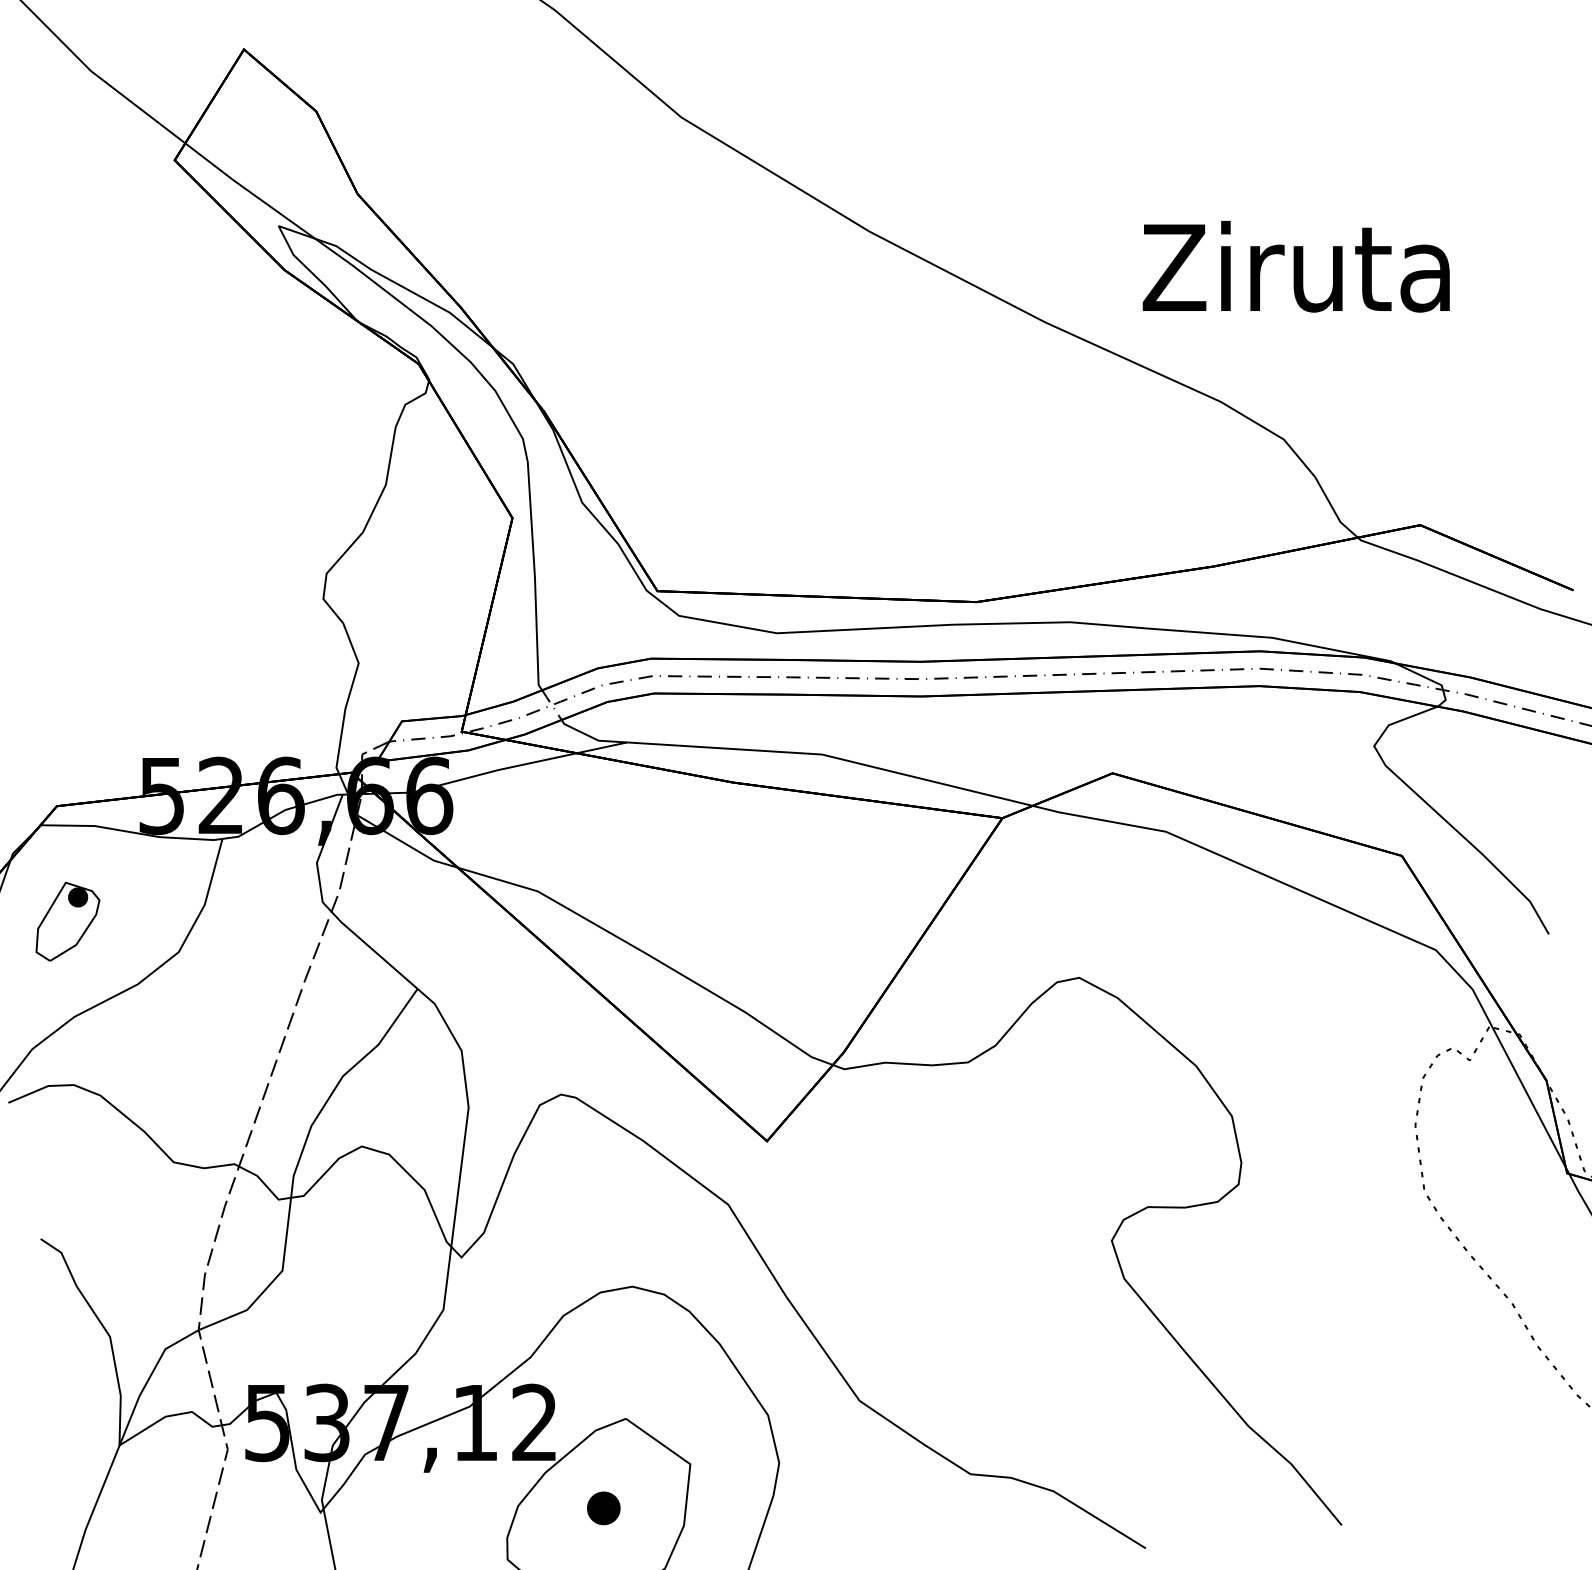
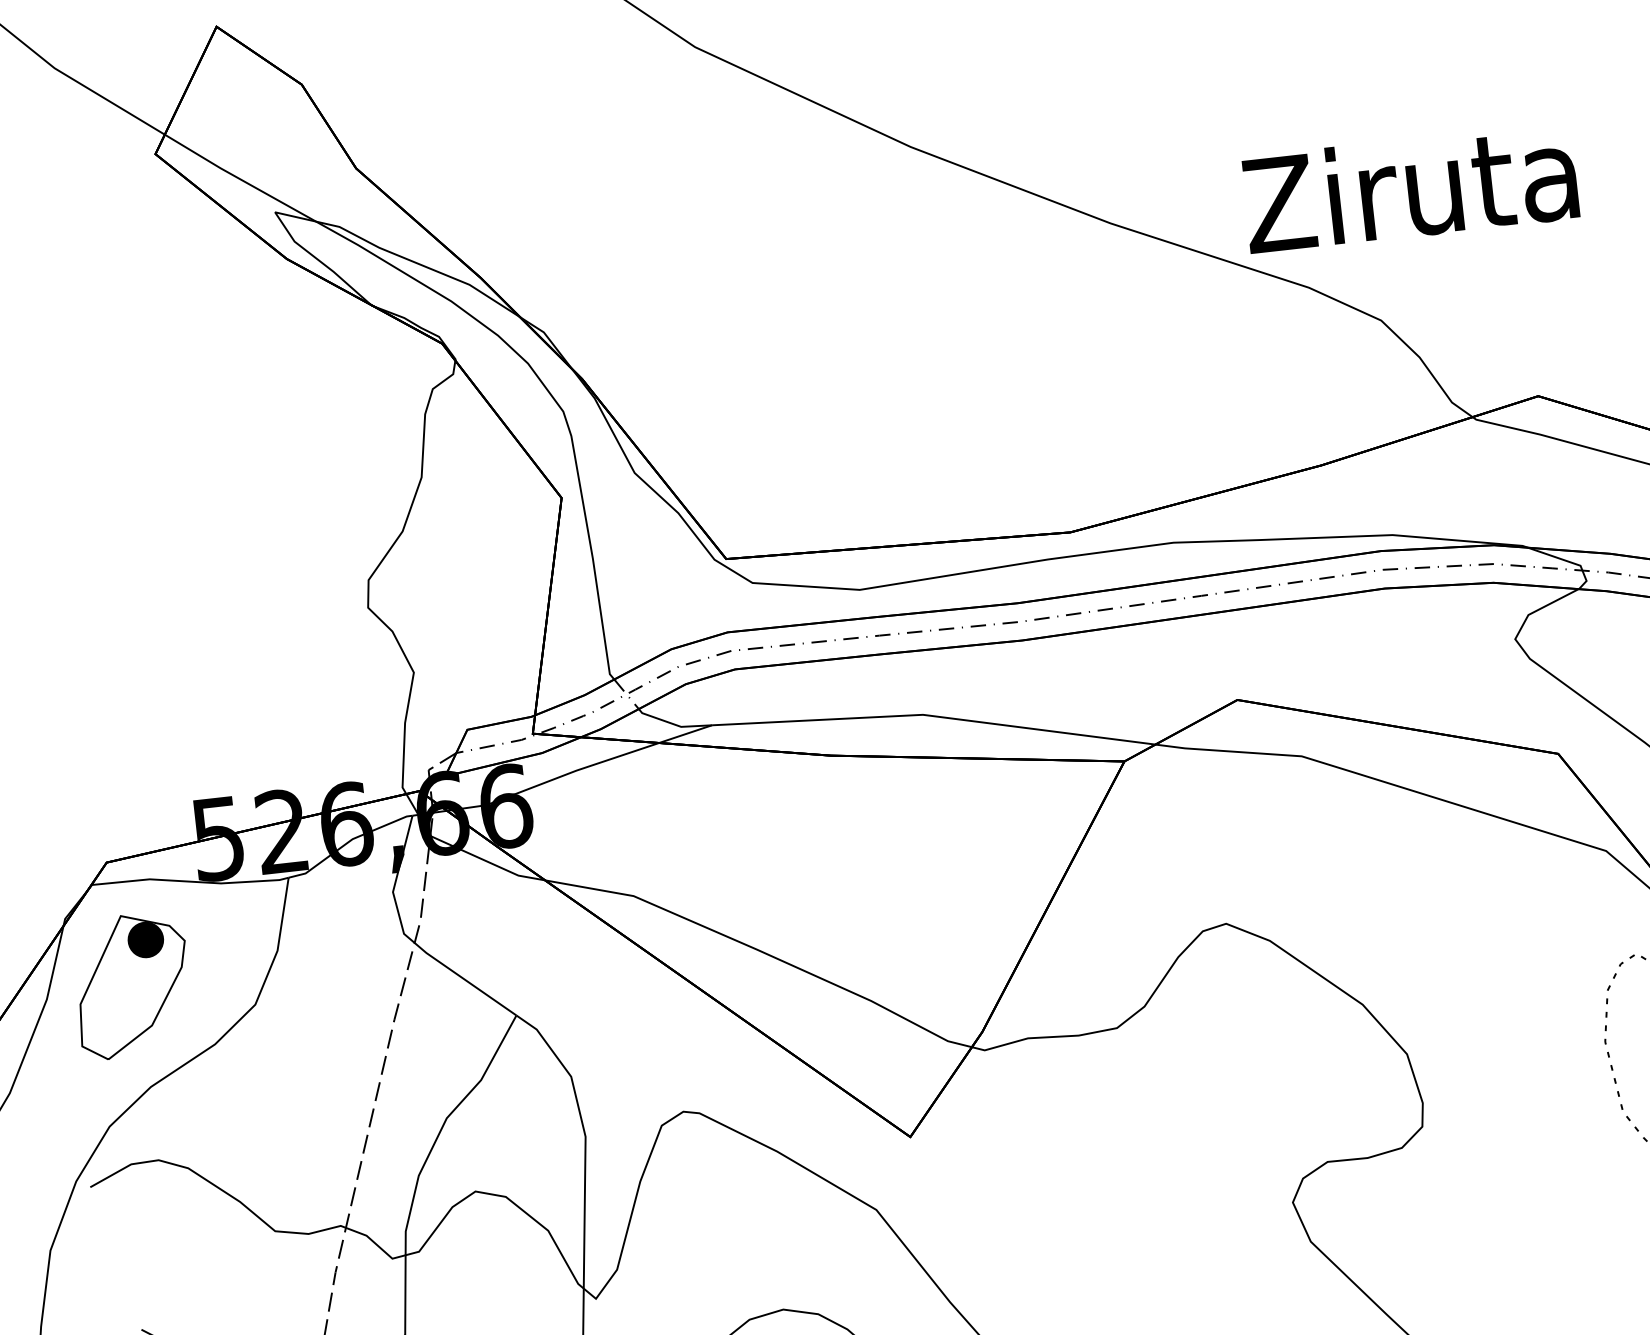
text: (1295, 266) -> (1409, 187), moved
part: (67, 921) -> (132, 985), size x1.67

